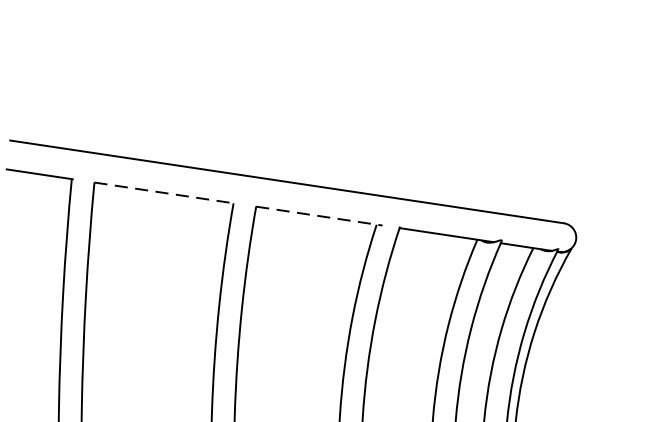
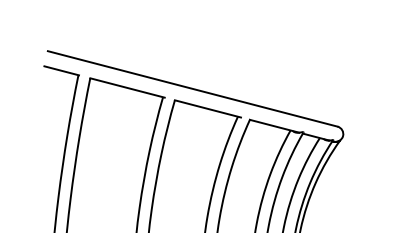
line: (167, 193) -> (128, 88), dashed -> solid
line: (320, 217) -> (208, 109), dashed -> solid

